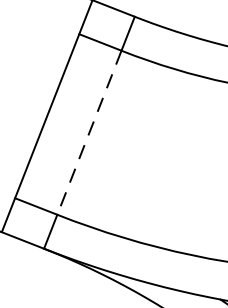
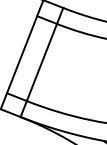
line: (88, 132) -> (41, 62), dashed -> solid

